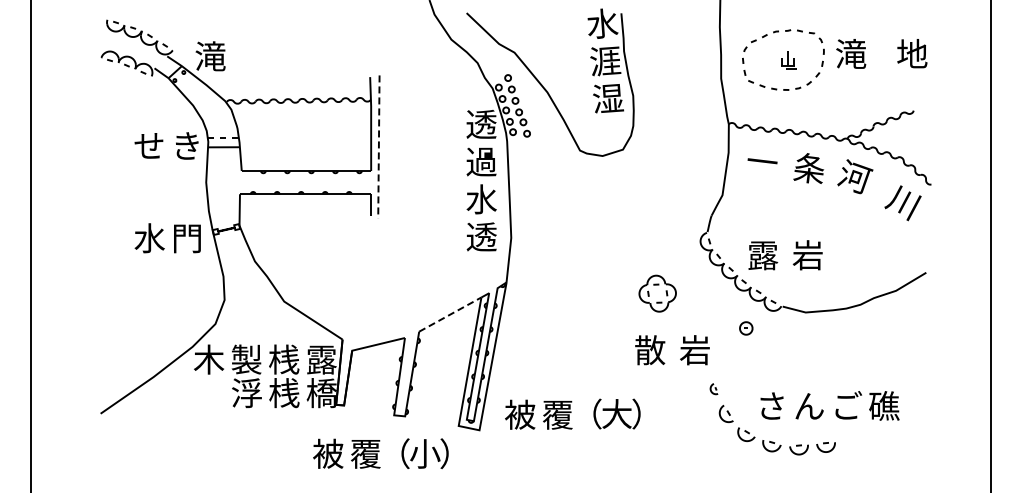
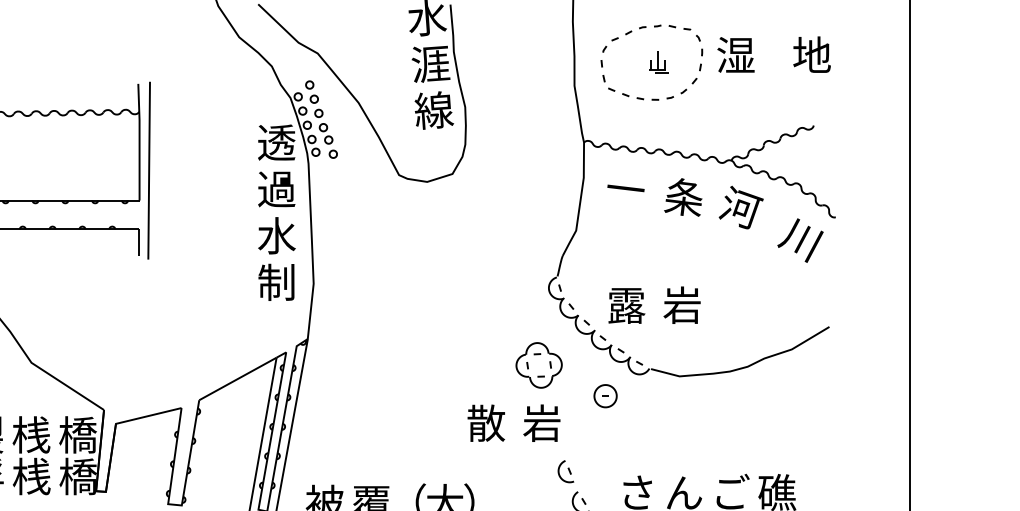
text: (851, 53) -> (736, 54), 滝 -> 湿
text: (608, 98) -> (434, 110), 湿 -> 線
line: (378, 146) -> (148, 170), dashed -> solid
text: (481, 236) -> (276, 281), 透 -> 制
part: (657, 293) -> (538, 365), moved
line: (450, 314) -> (238, 378), dashed -> solid
part: (746, 328) -> (605, 396), size x1.43
text: (321, 359) -> (77, 434), 露 -> 橋
part: (713, 388) -> (564, 470), size x1.67

